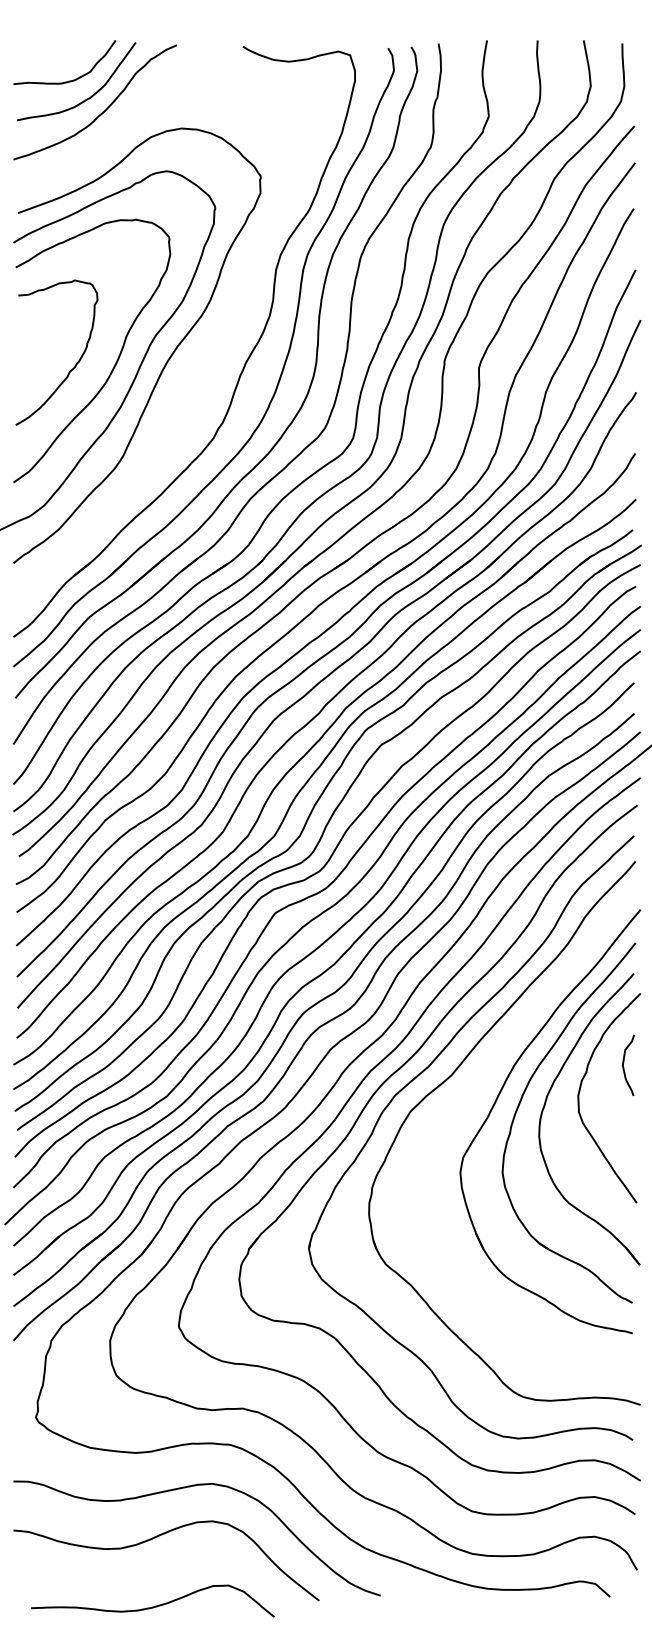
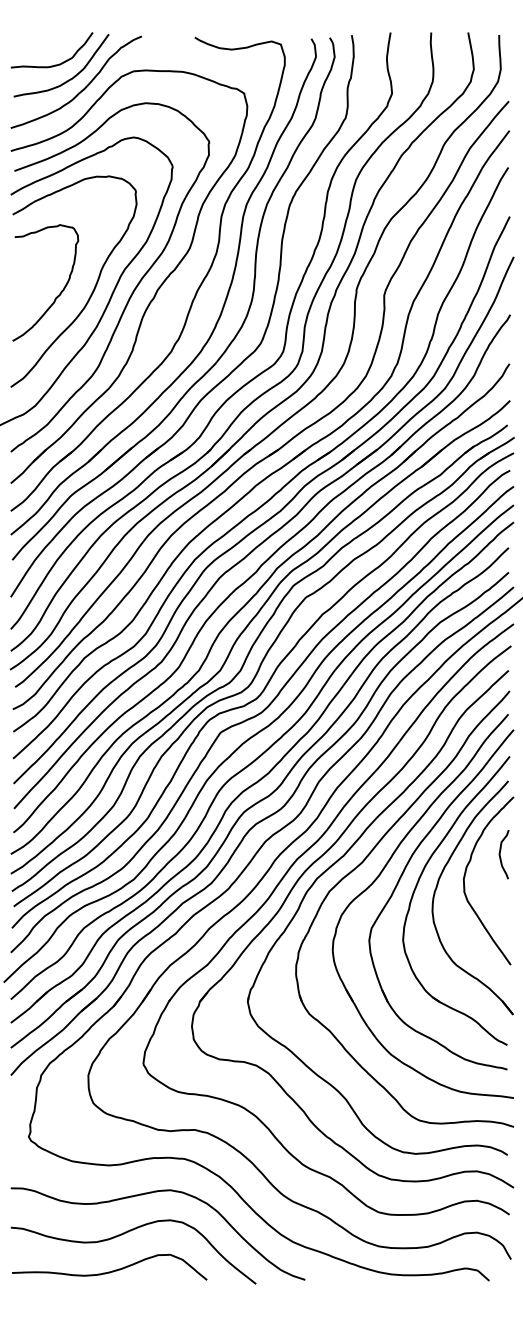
part: (195, 362) -> (156, 290), added
part: (474, 1091) -> (380, 875), added
curve: (155, 1605) -> (111, 1270), moved

